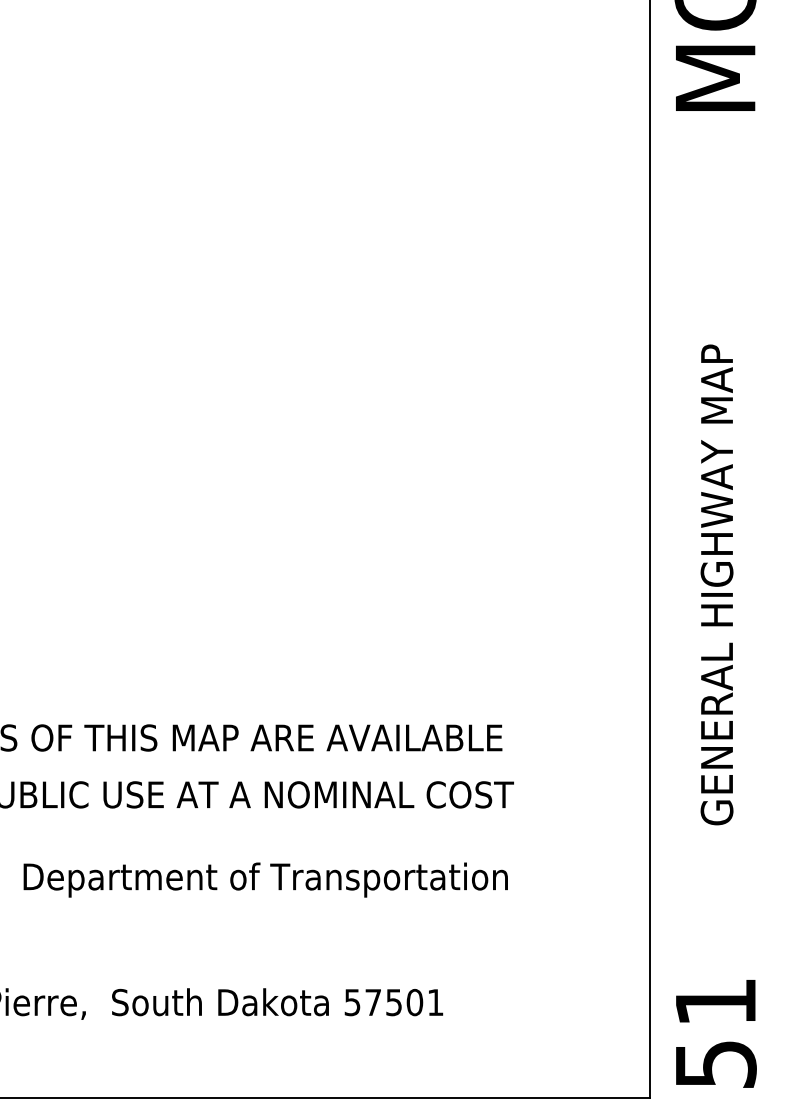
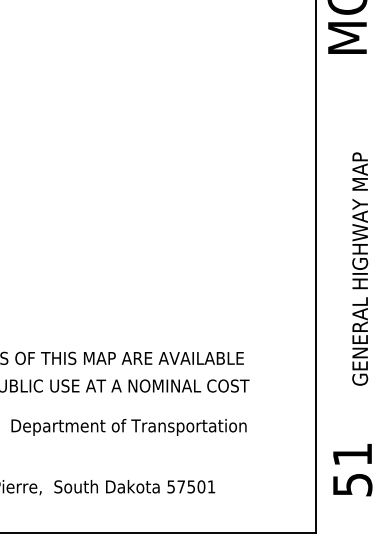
text: (717, 583) -> (360, 268), moved
text: (715, 1034) -> (352, 470), moved

